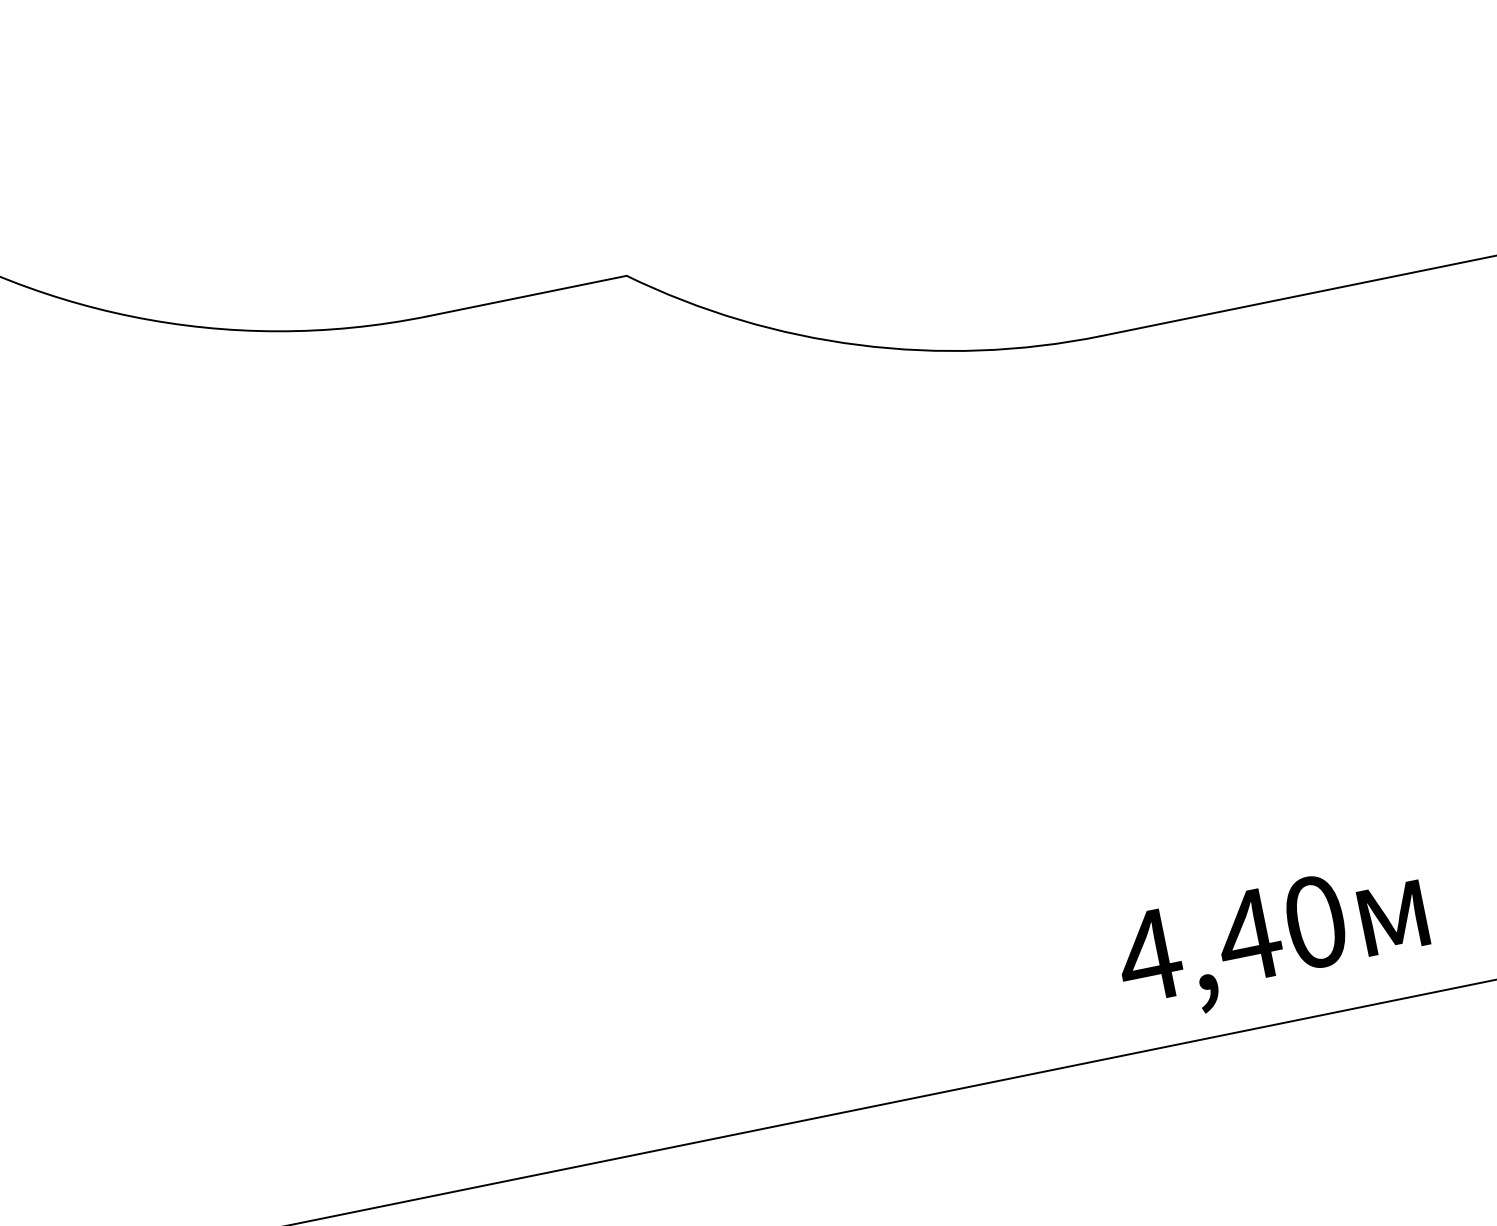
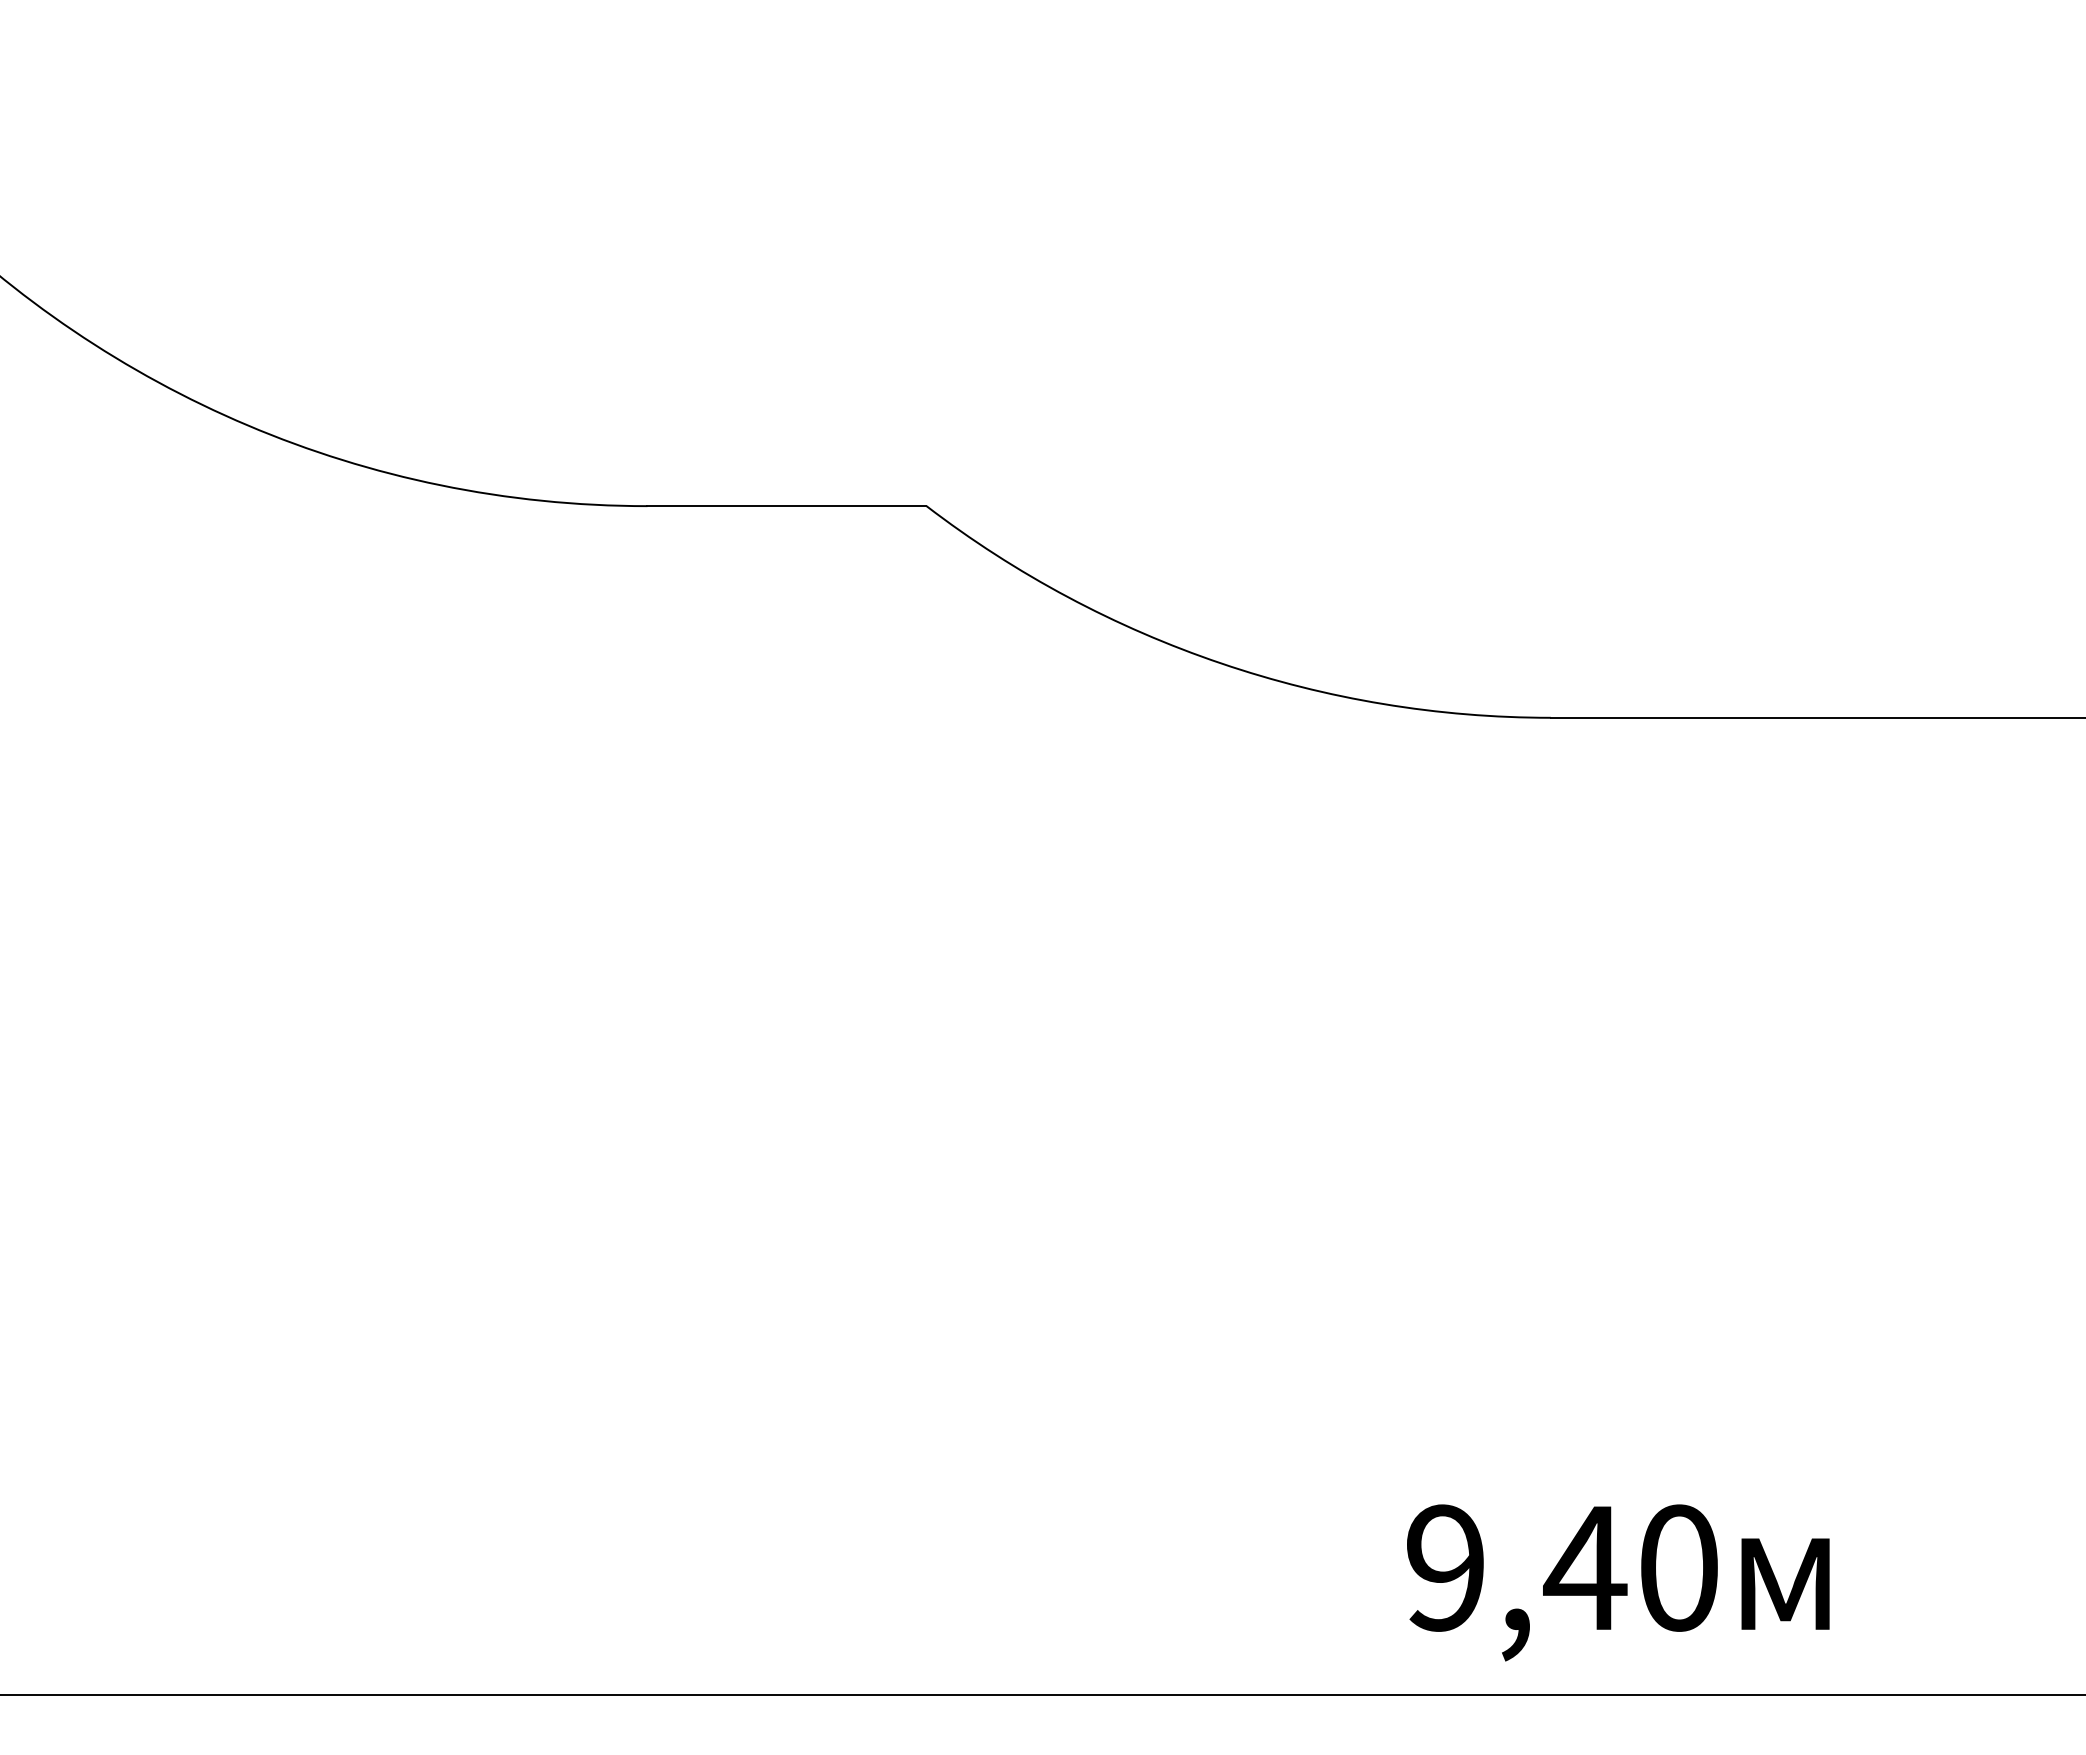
text: (1149, 955) -> (1445, 1567), 4,40 -> 9,40

